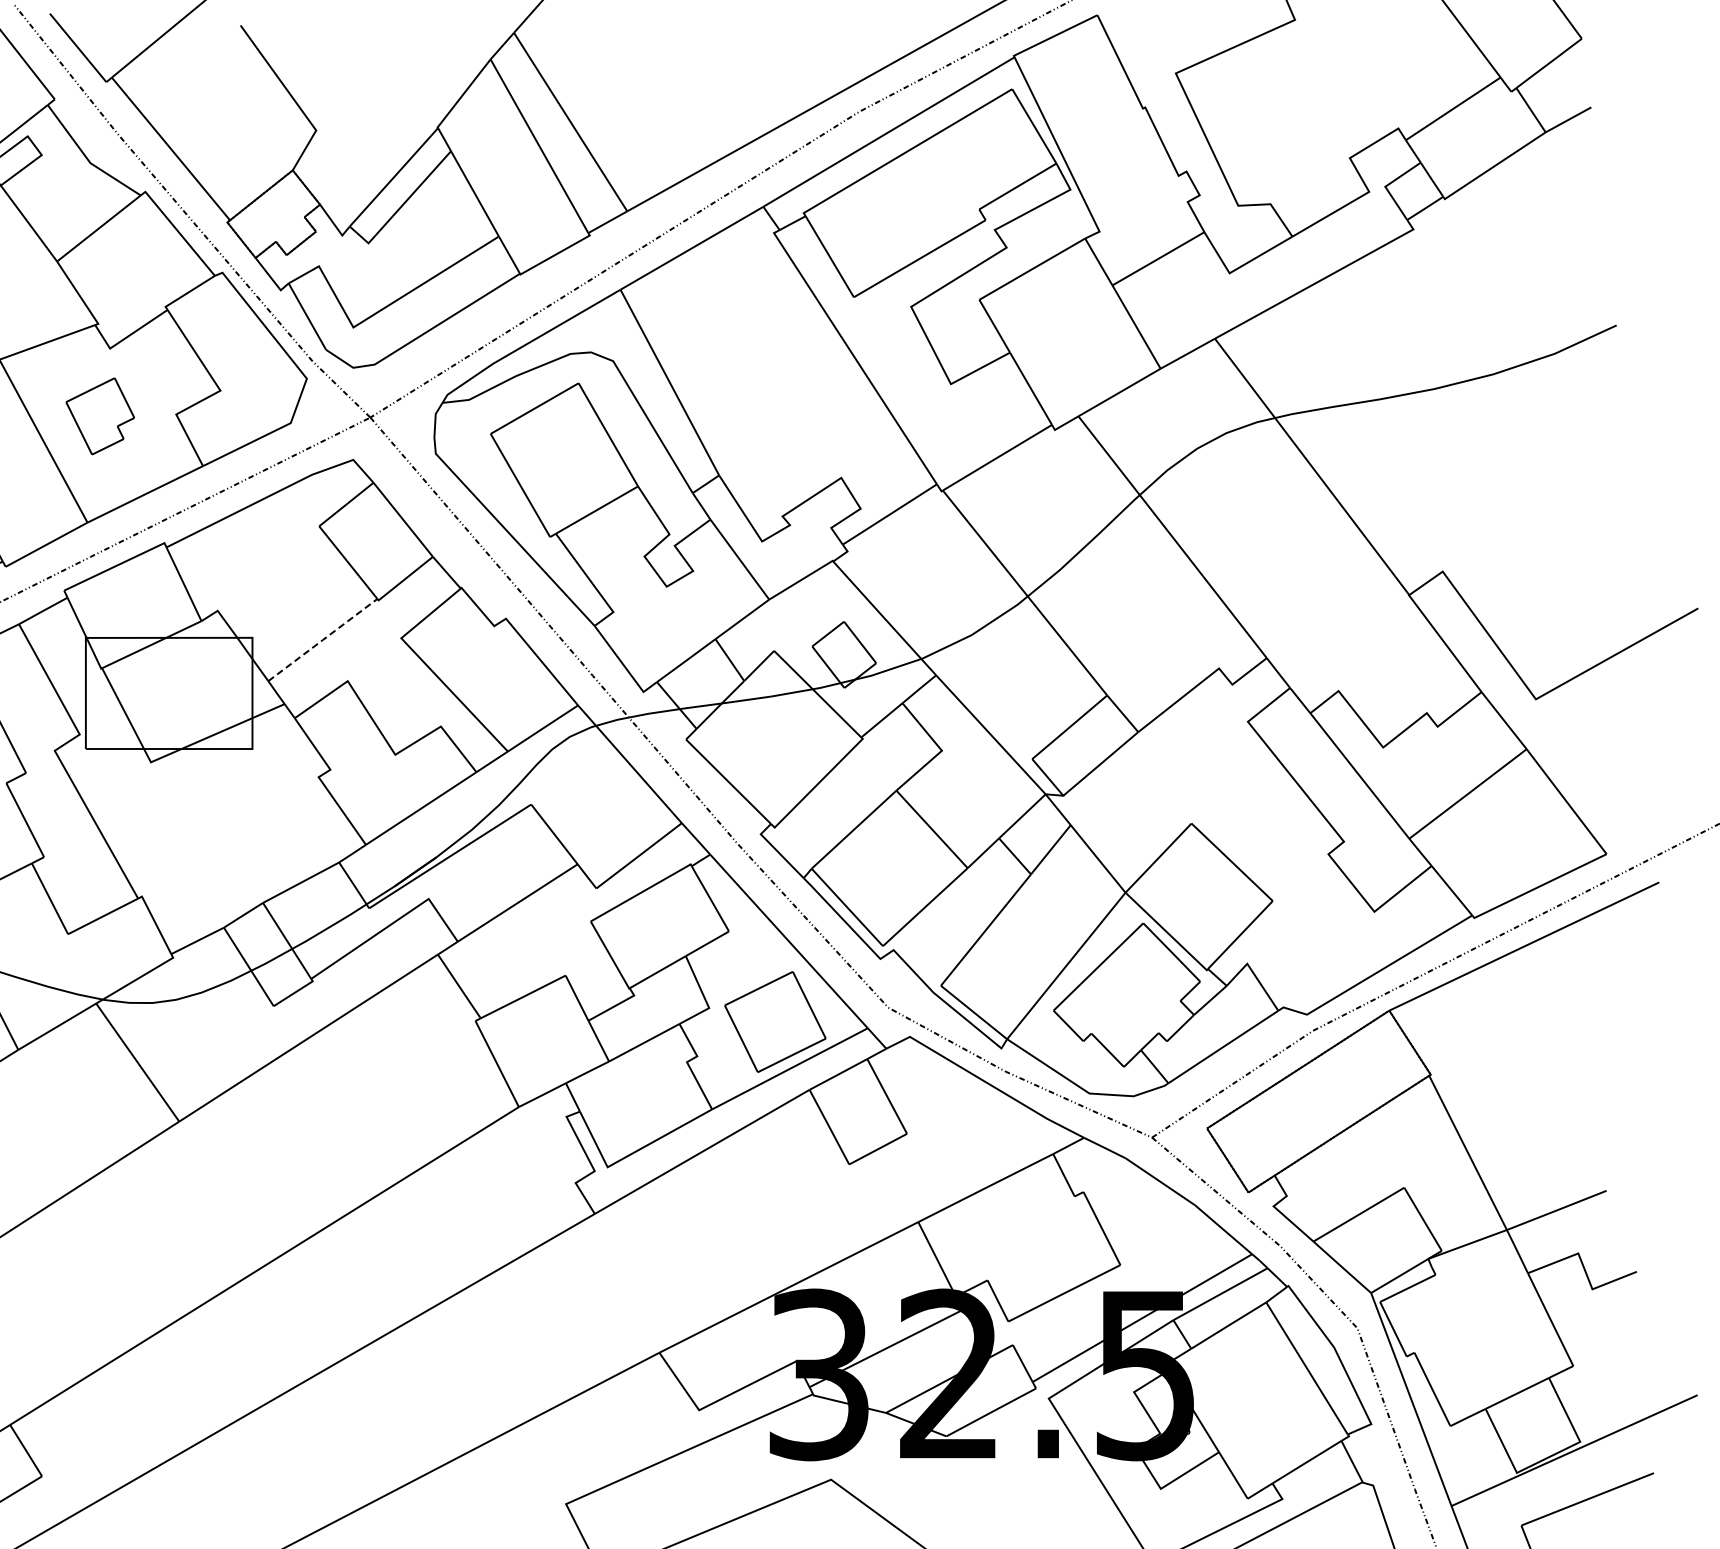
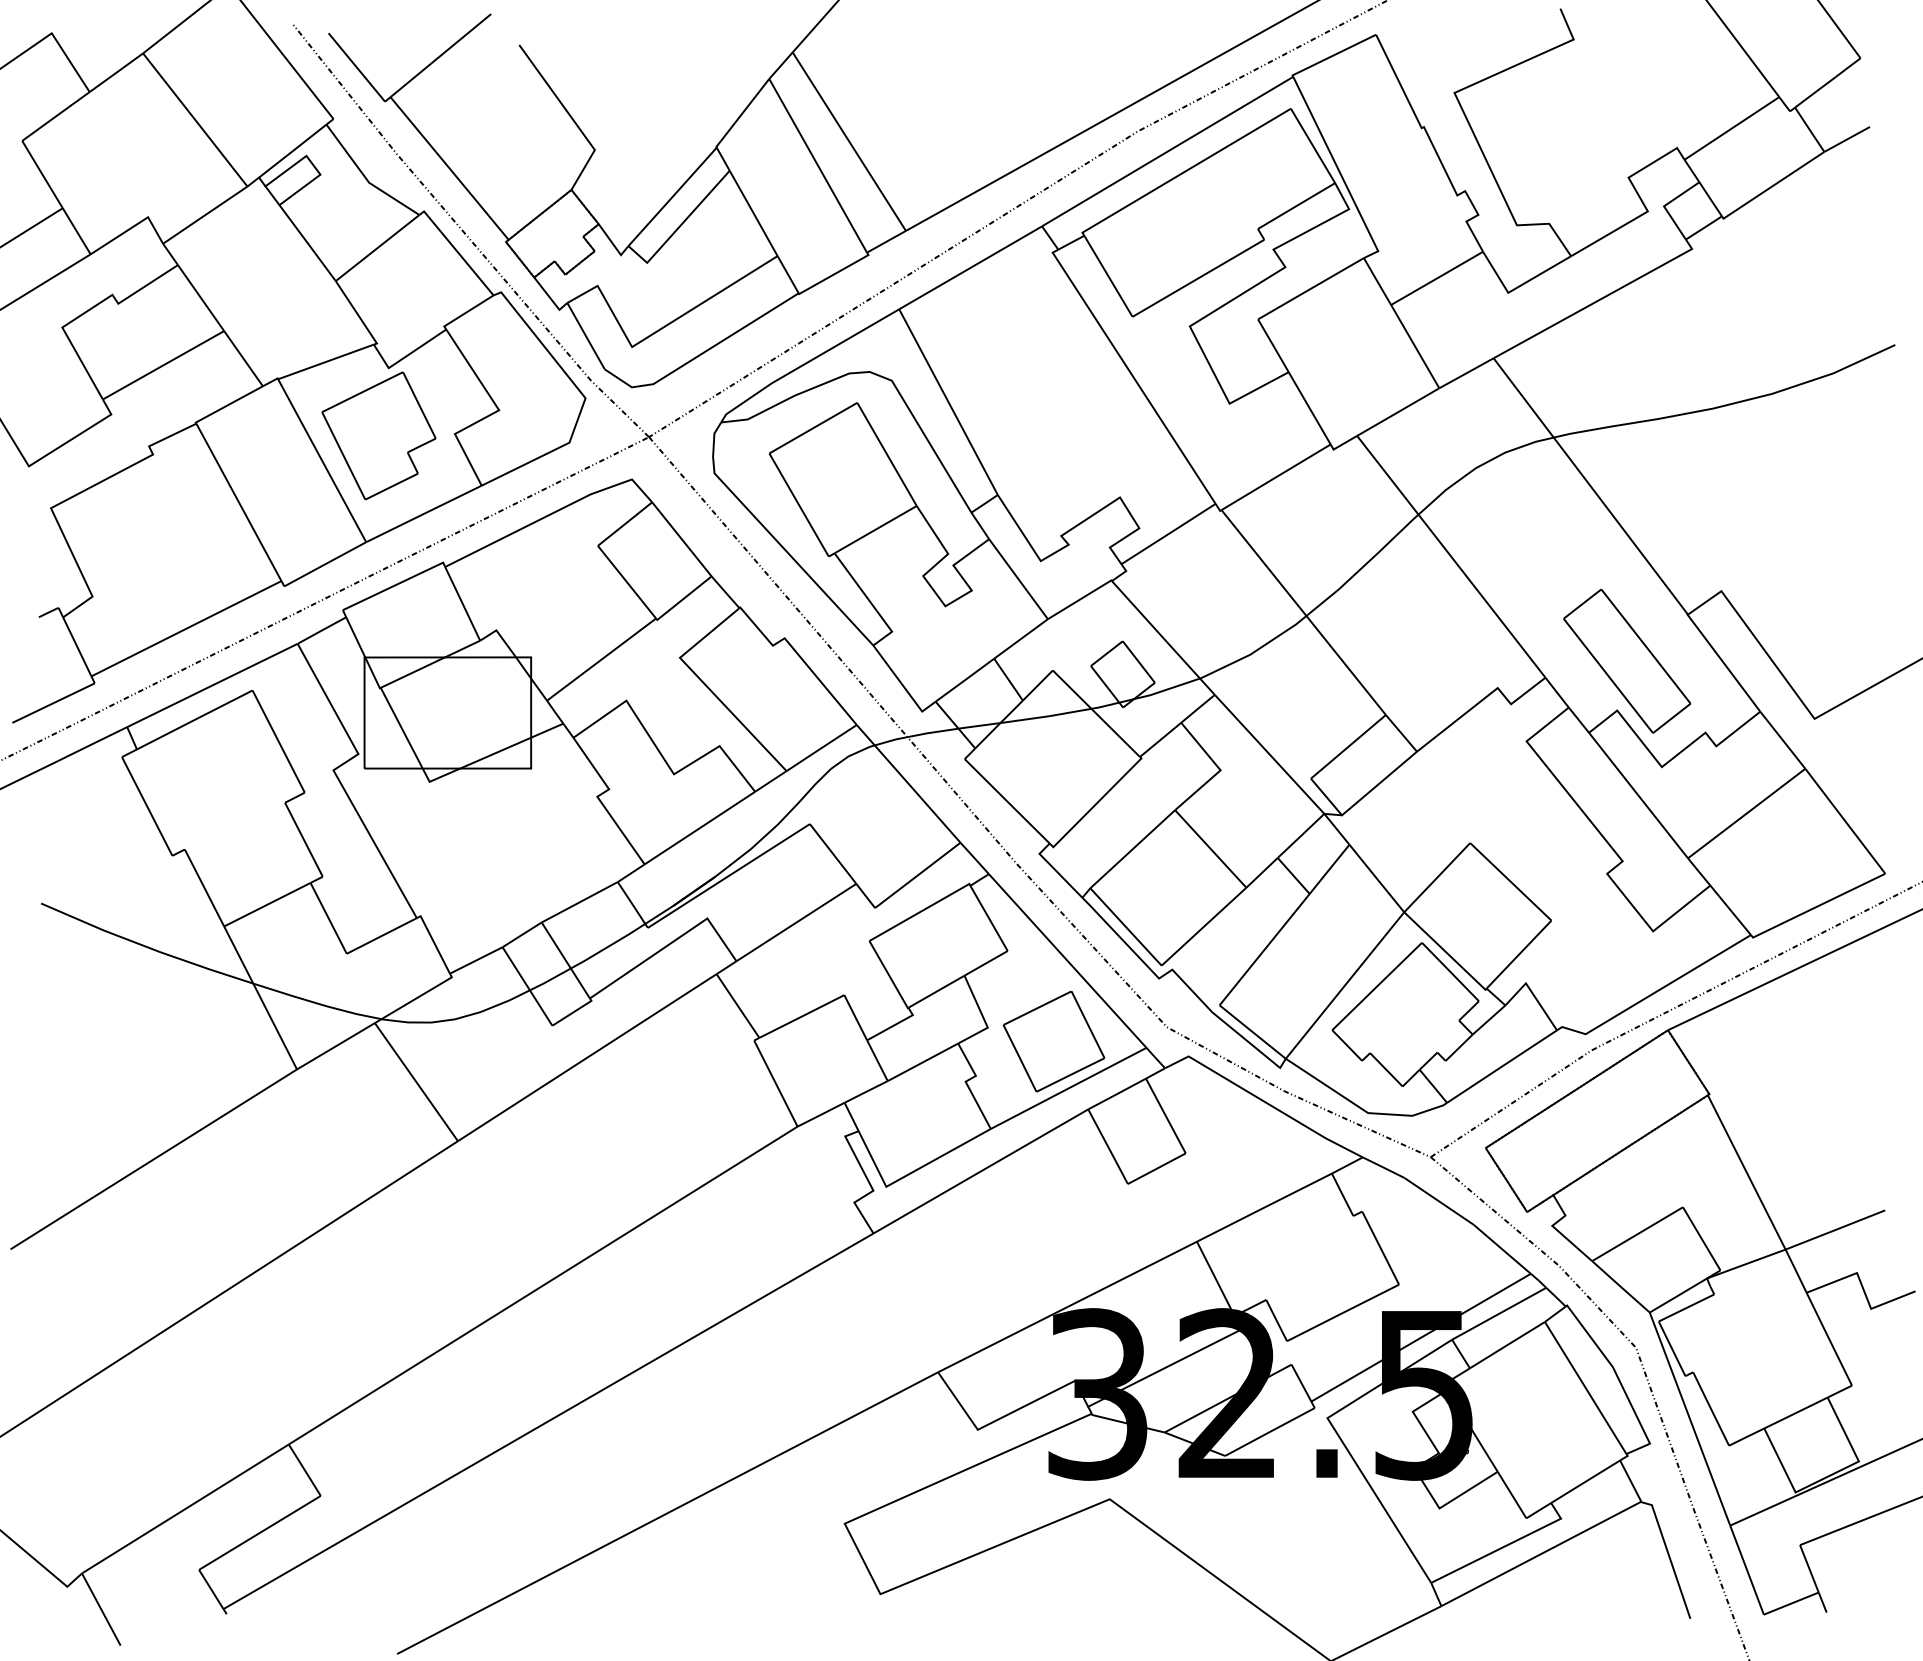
part: (99, 415) -> (378, 435), size x1.67
line: (322, 639) -> (601, 659), dashed -> solid
part: (1347, 640) -> (1626, 660), added

